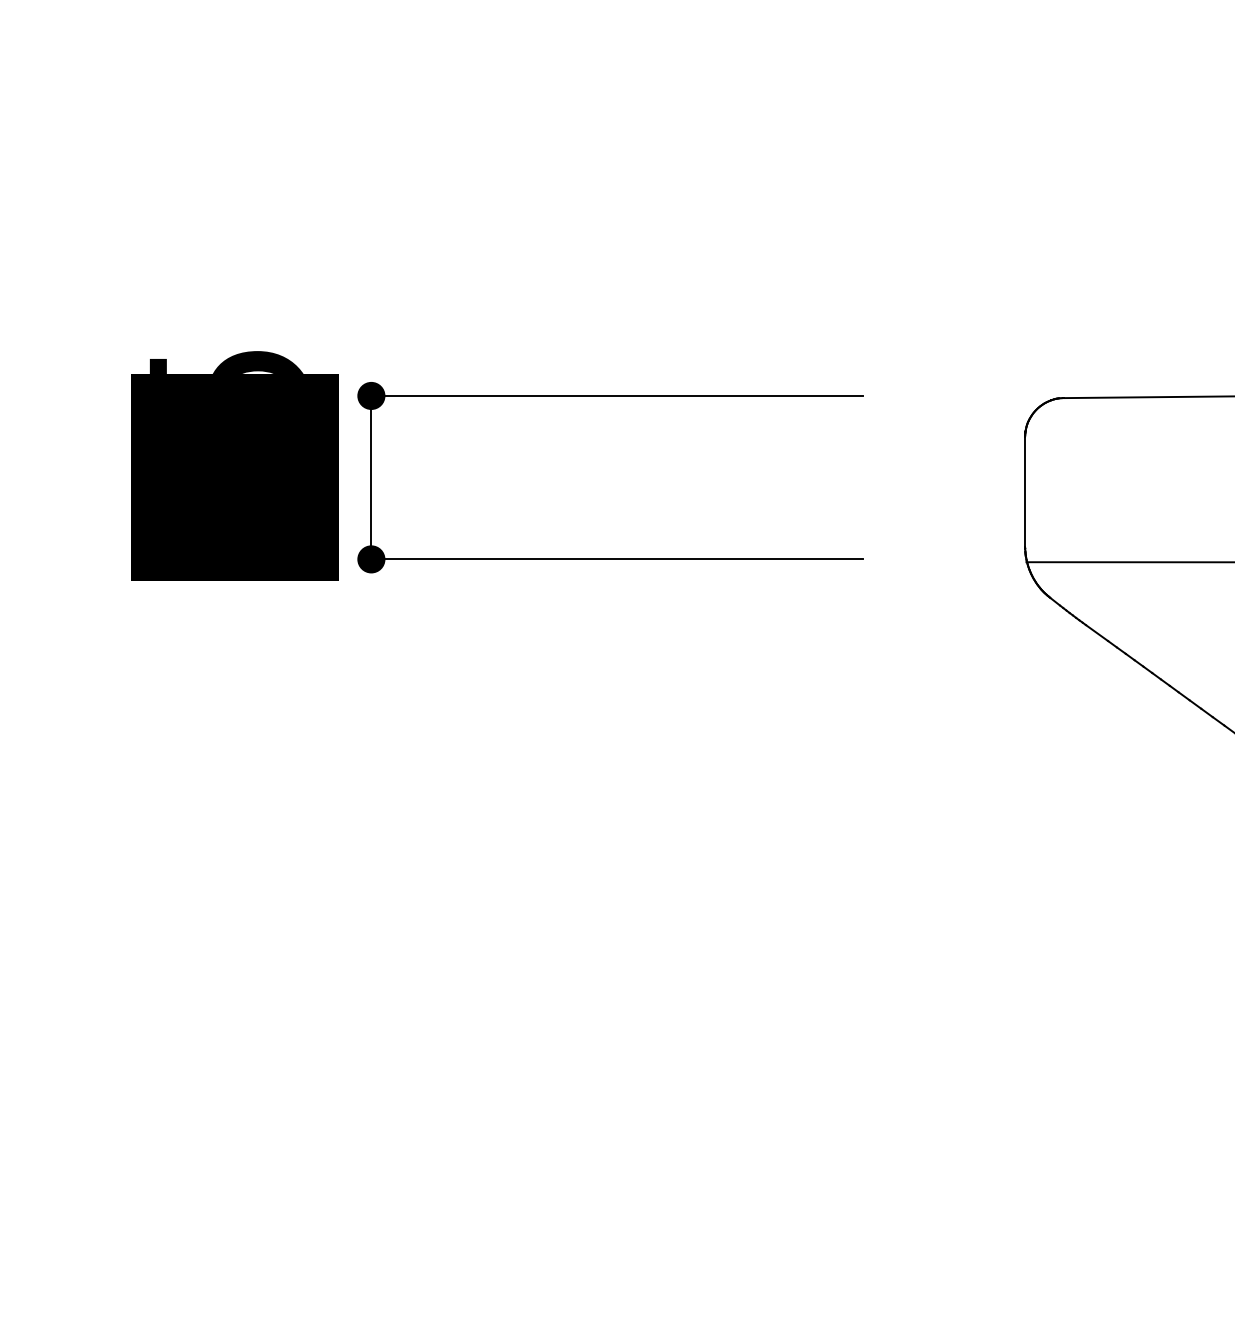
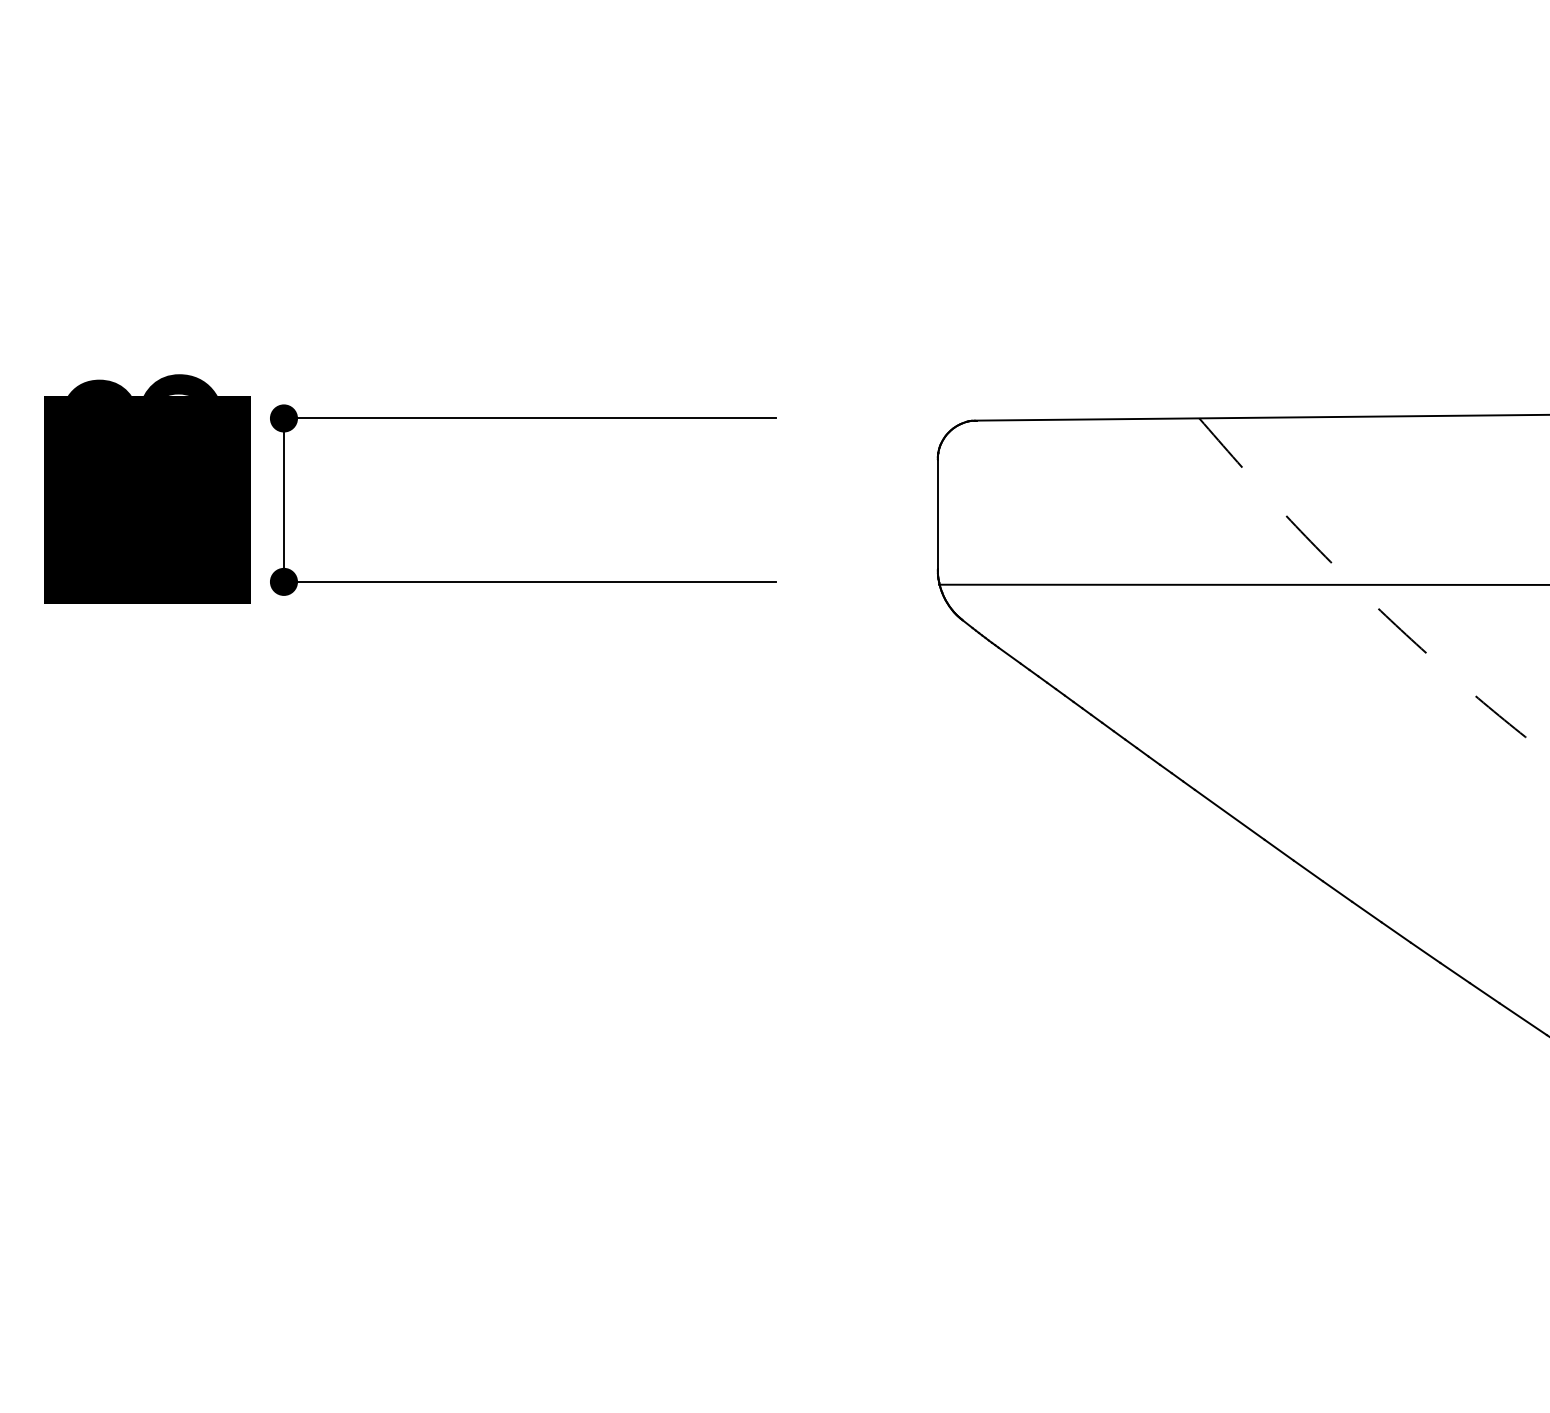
text: (226, 361) -> (139, 384), 25 -> 33

